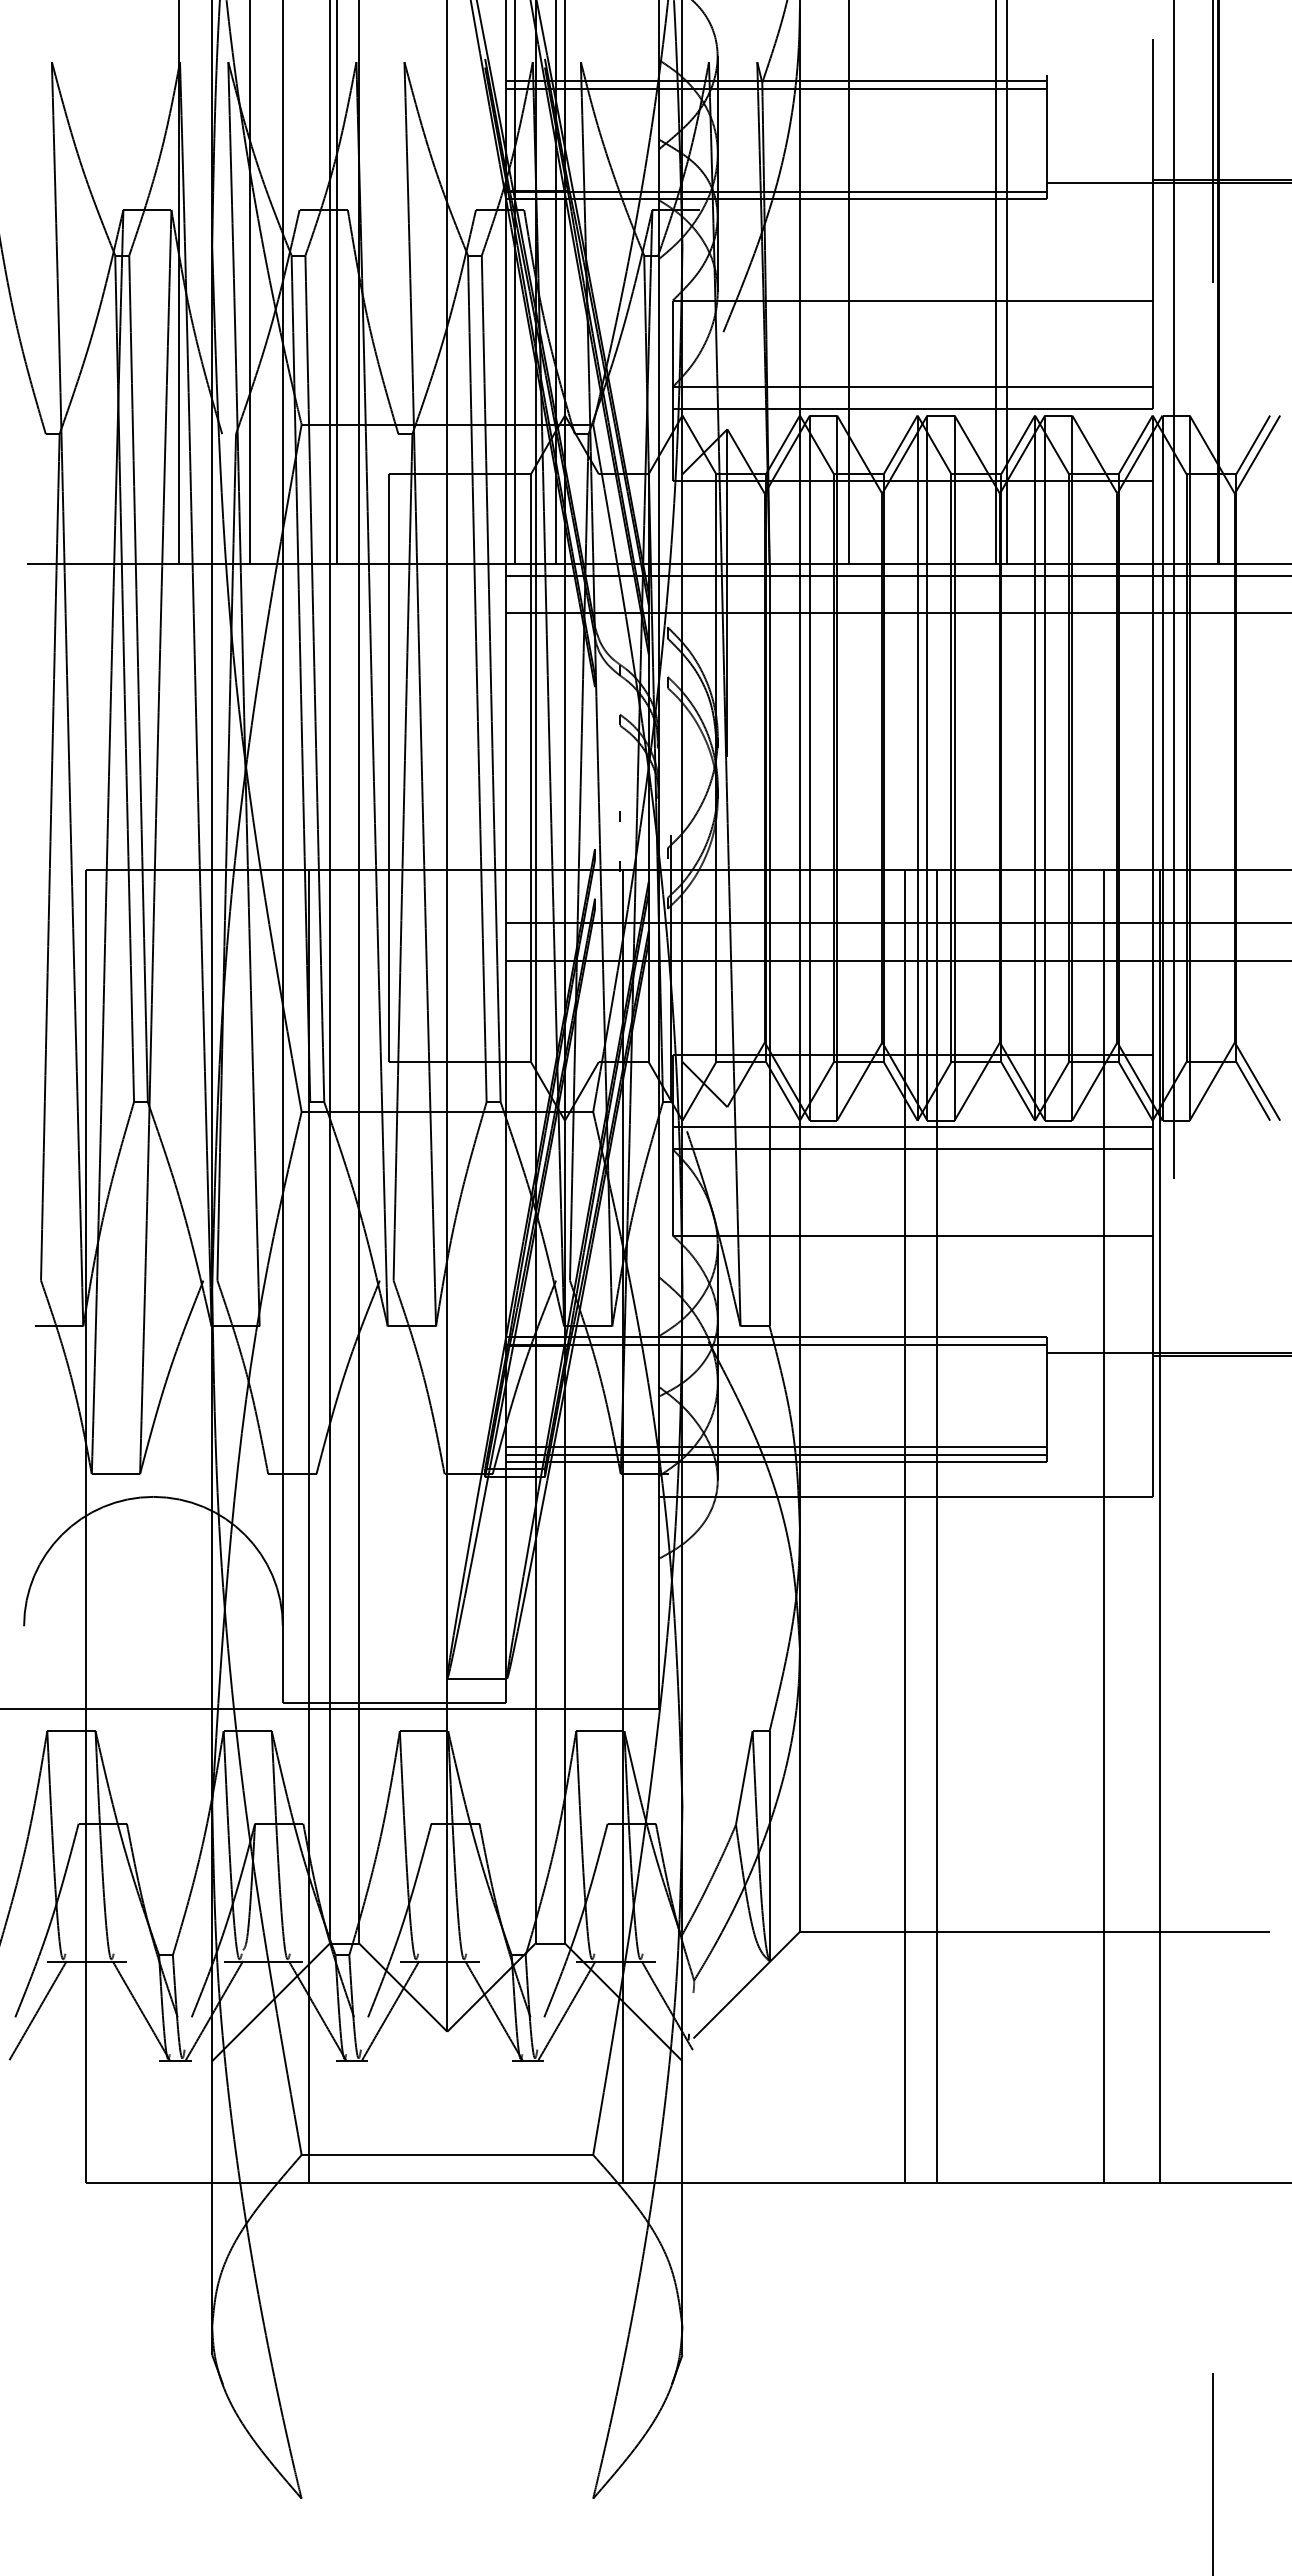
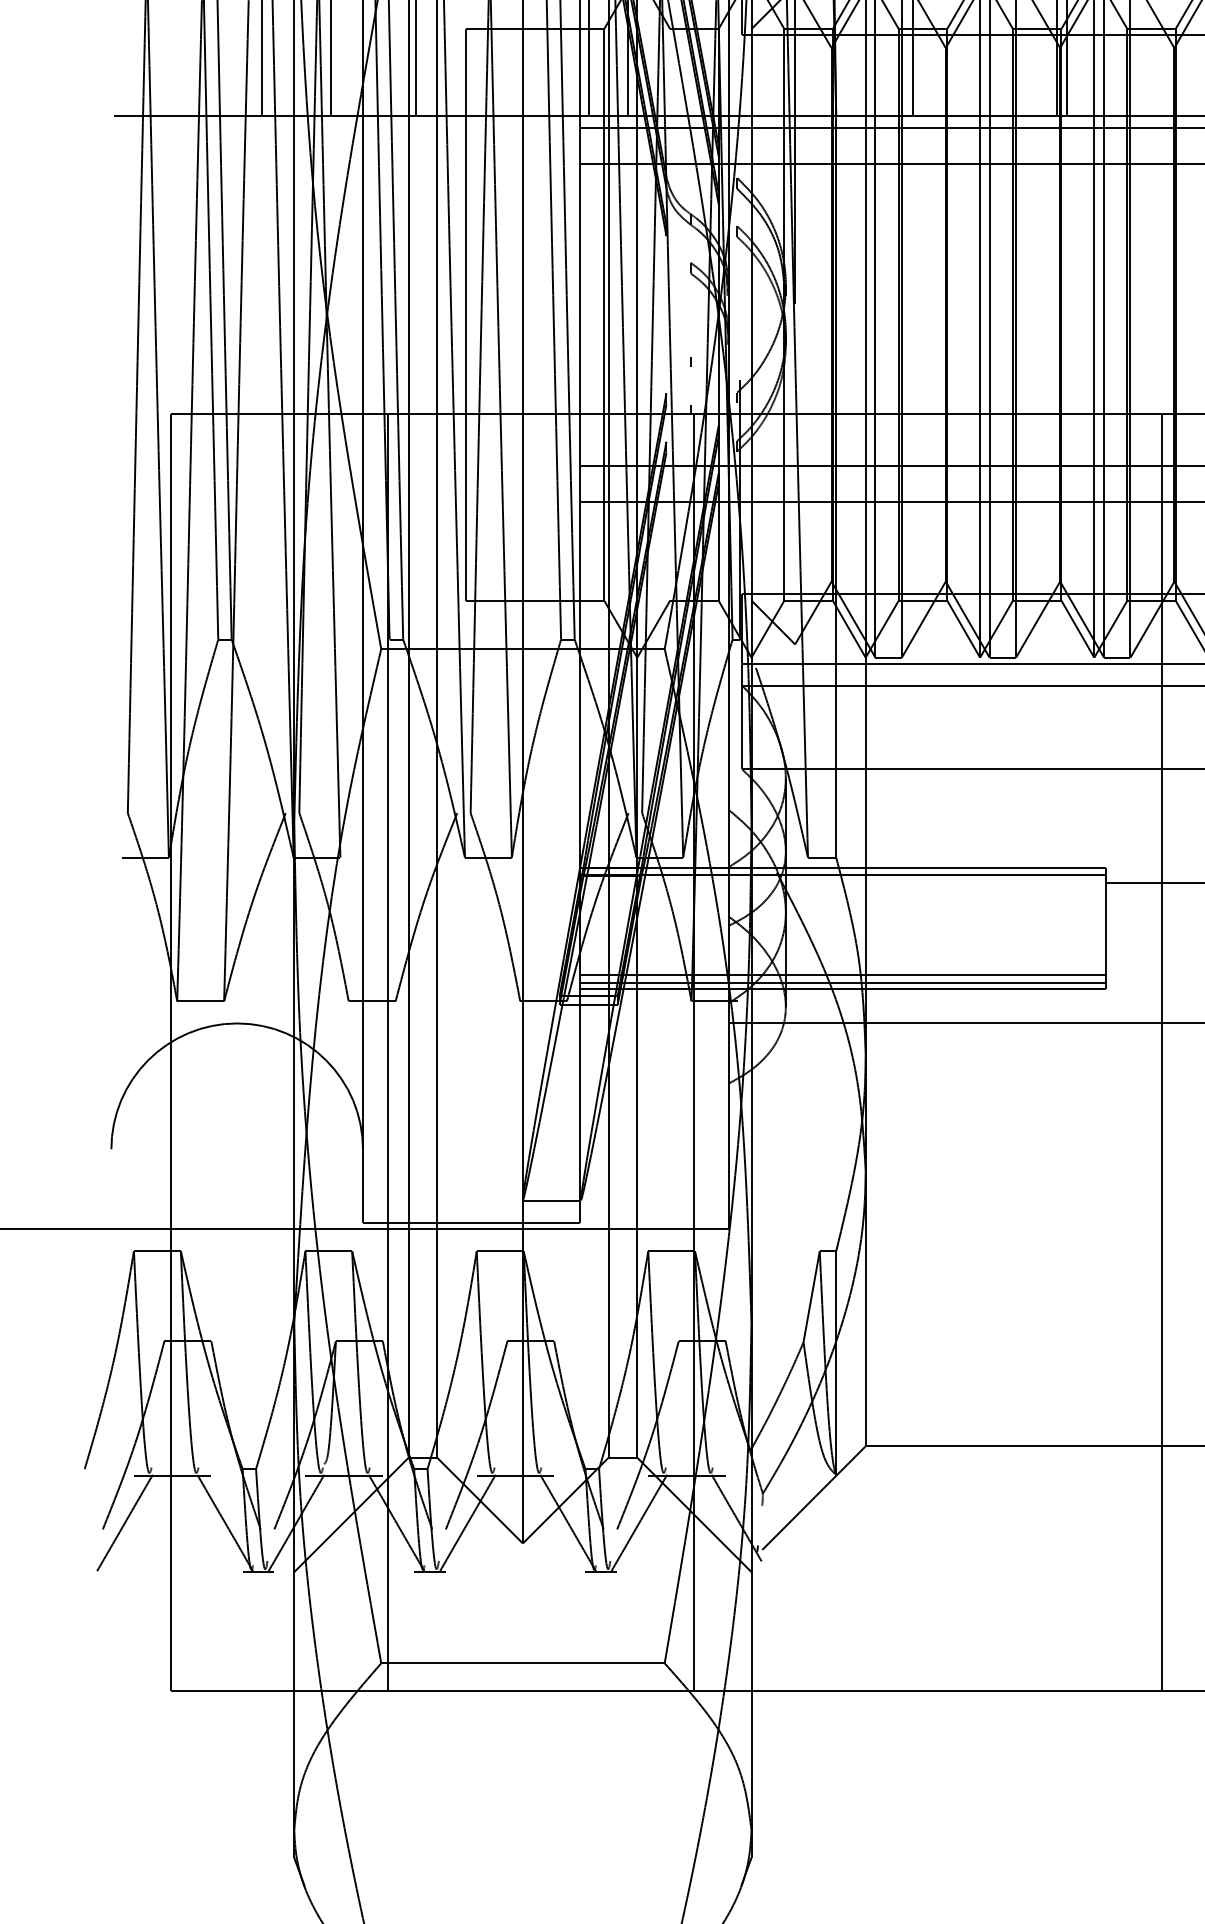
line: (904, 1526) -> (967, 1052), removed
line: (937, 1526) -> (999, 1052), removed

